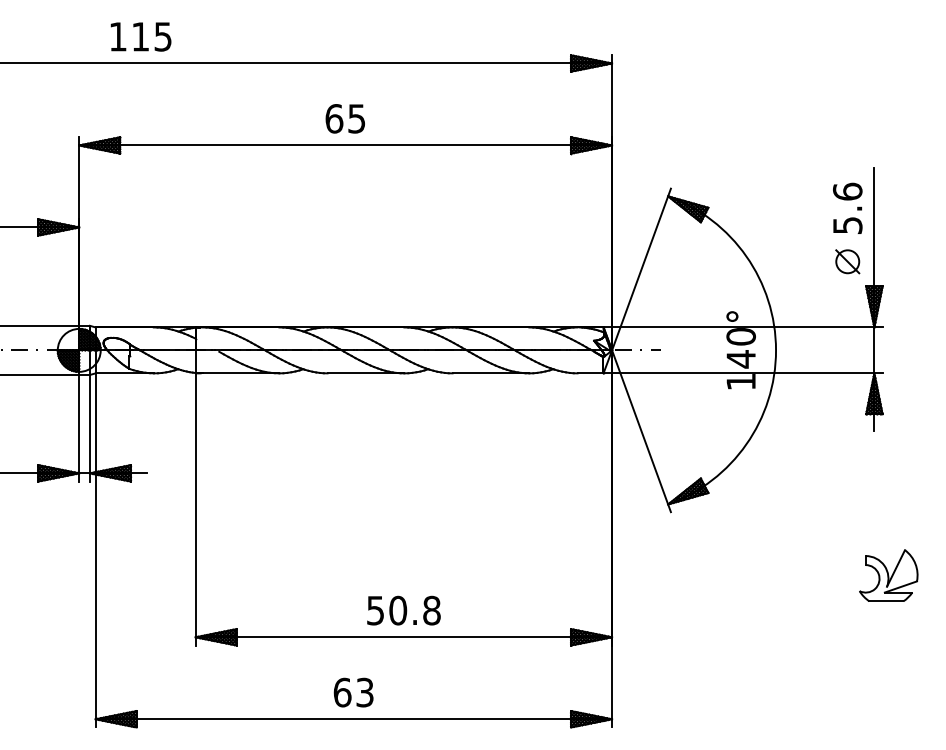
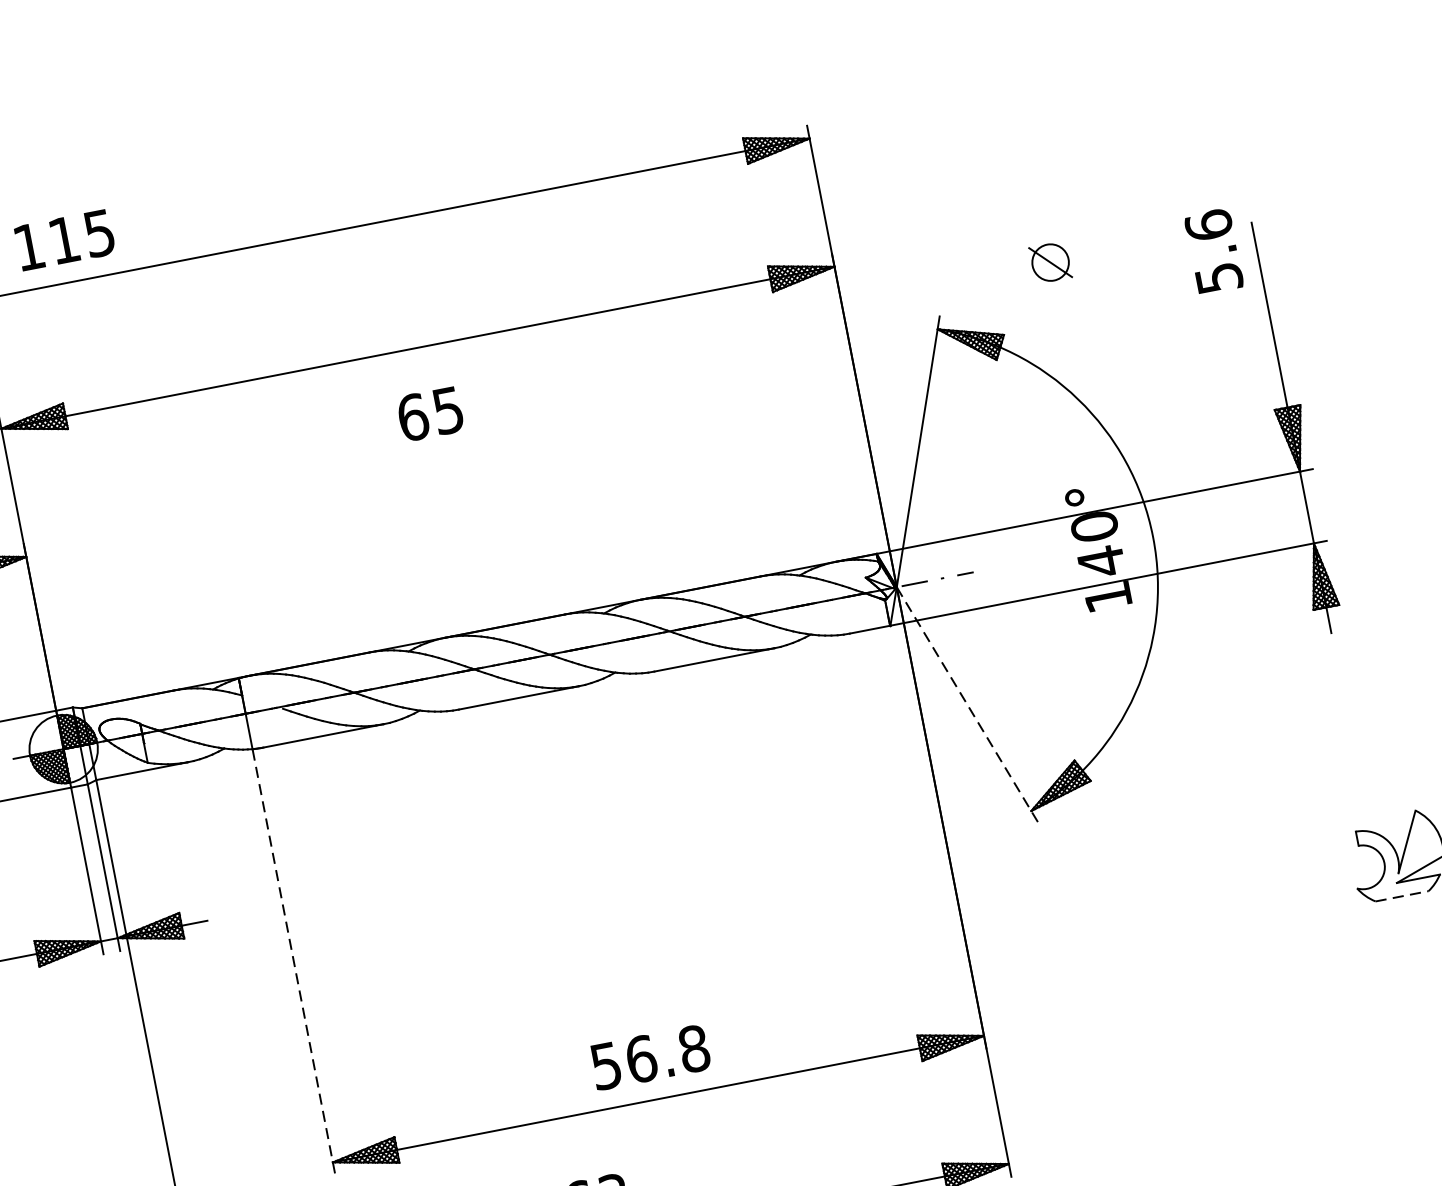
text: (344, 118) -> (428, 413), moved
text: (847, 207) -> (1213, 250), moved
part: (847, 261) -> (1050, 262), moved
line: (641, 431) -> (967, 705), solid -> dashed
line: (195, 509) -> (293, 962), solid -> dashed
line: (886, 601) -> (1402, 896), solid -> dashed
text: (398, 610) -> (641, 1058), 50.8 -> 56.8

